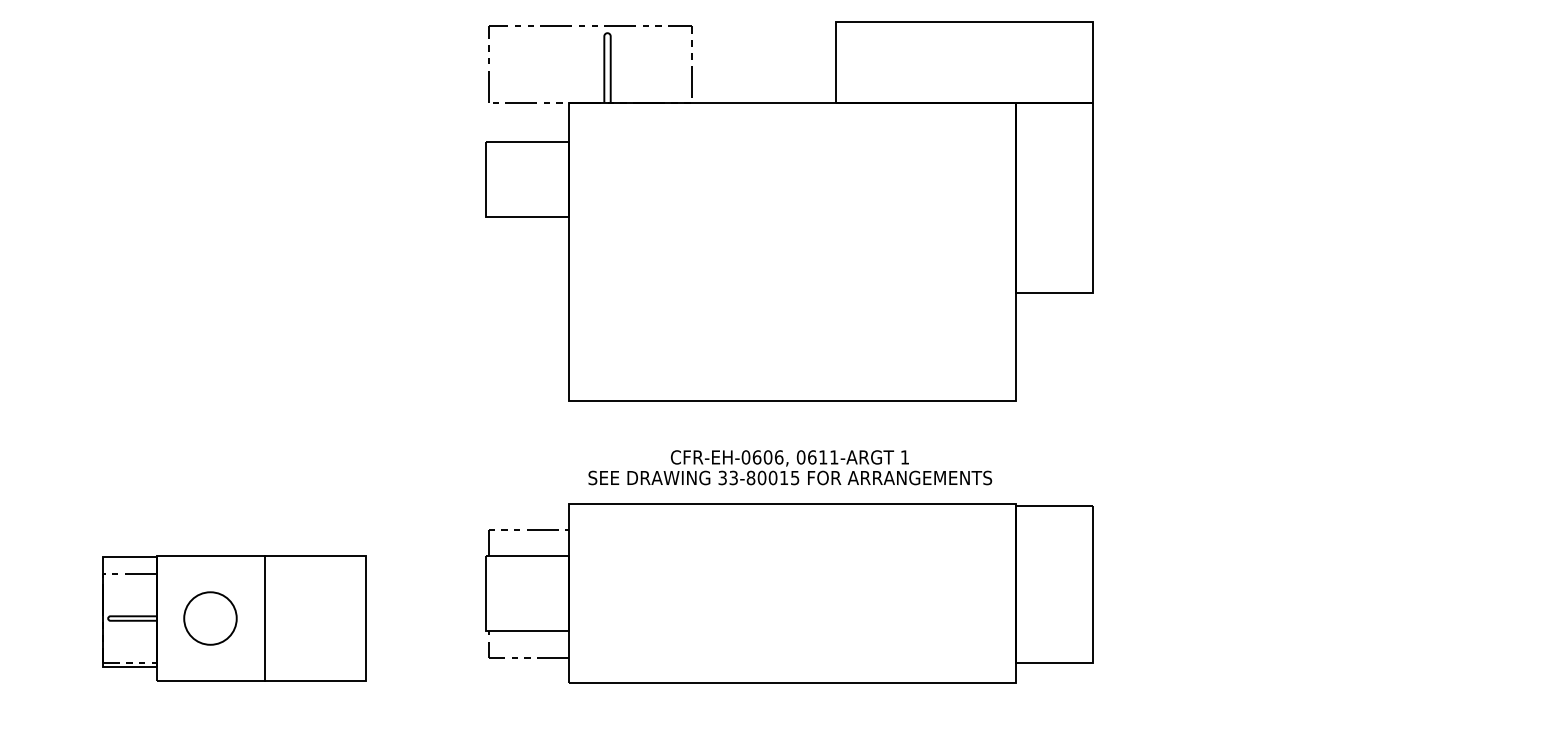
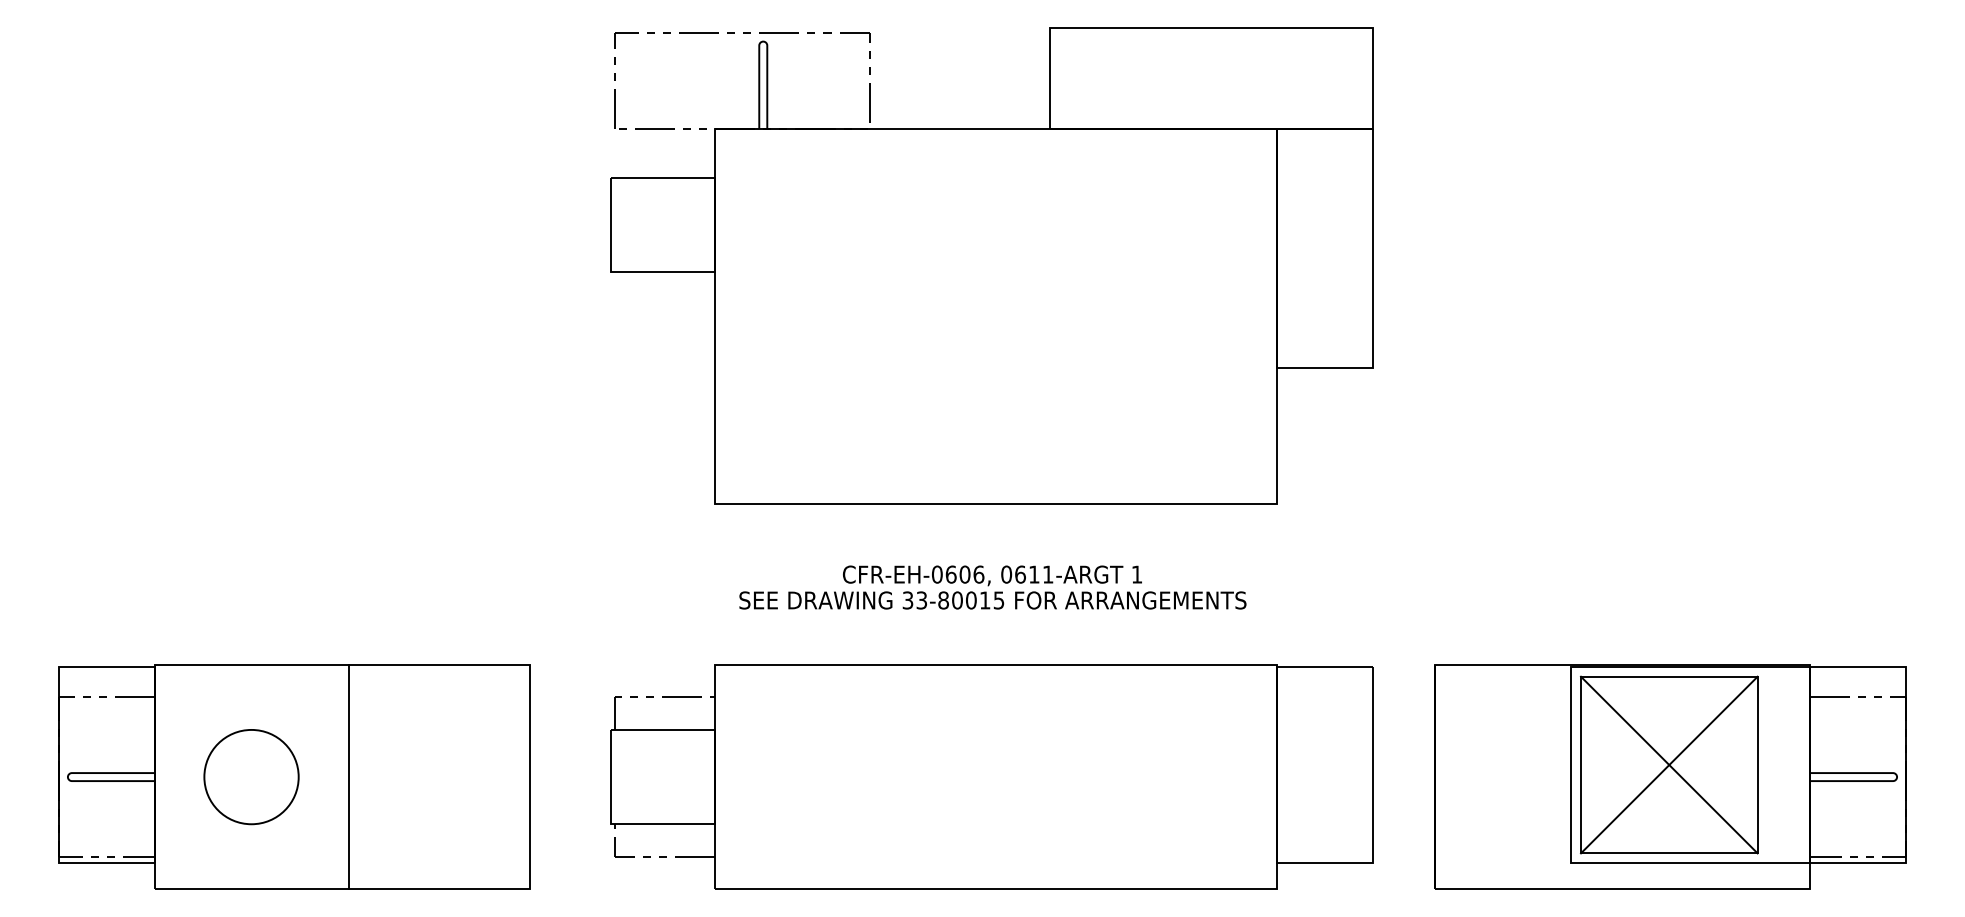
part: (789, 593) -> (991, 776), moved
part: (234, 618) -> (294, 776), size x1.43
part: (1329, 618) -> (1670, 776), added

